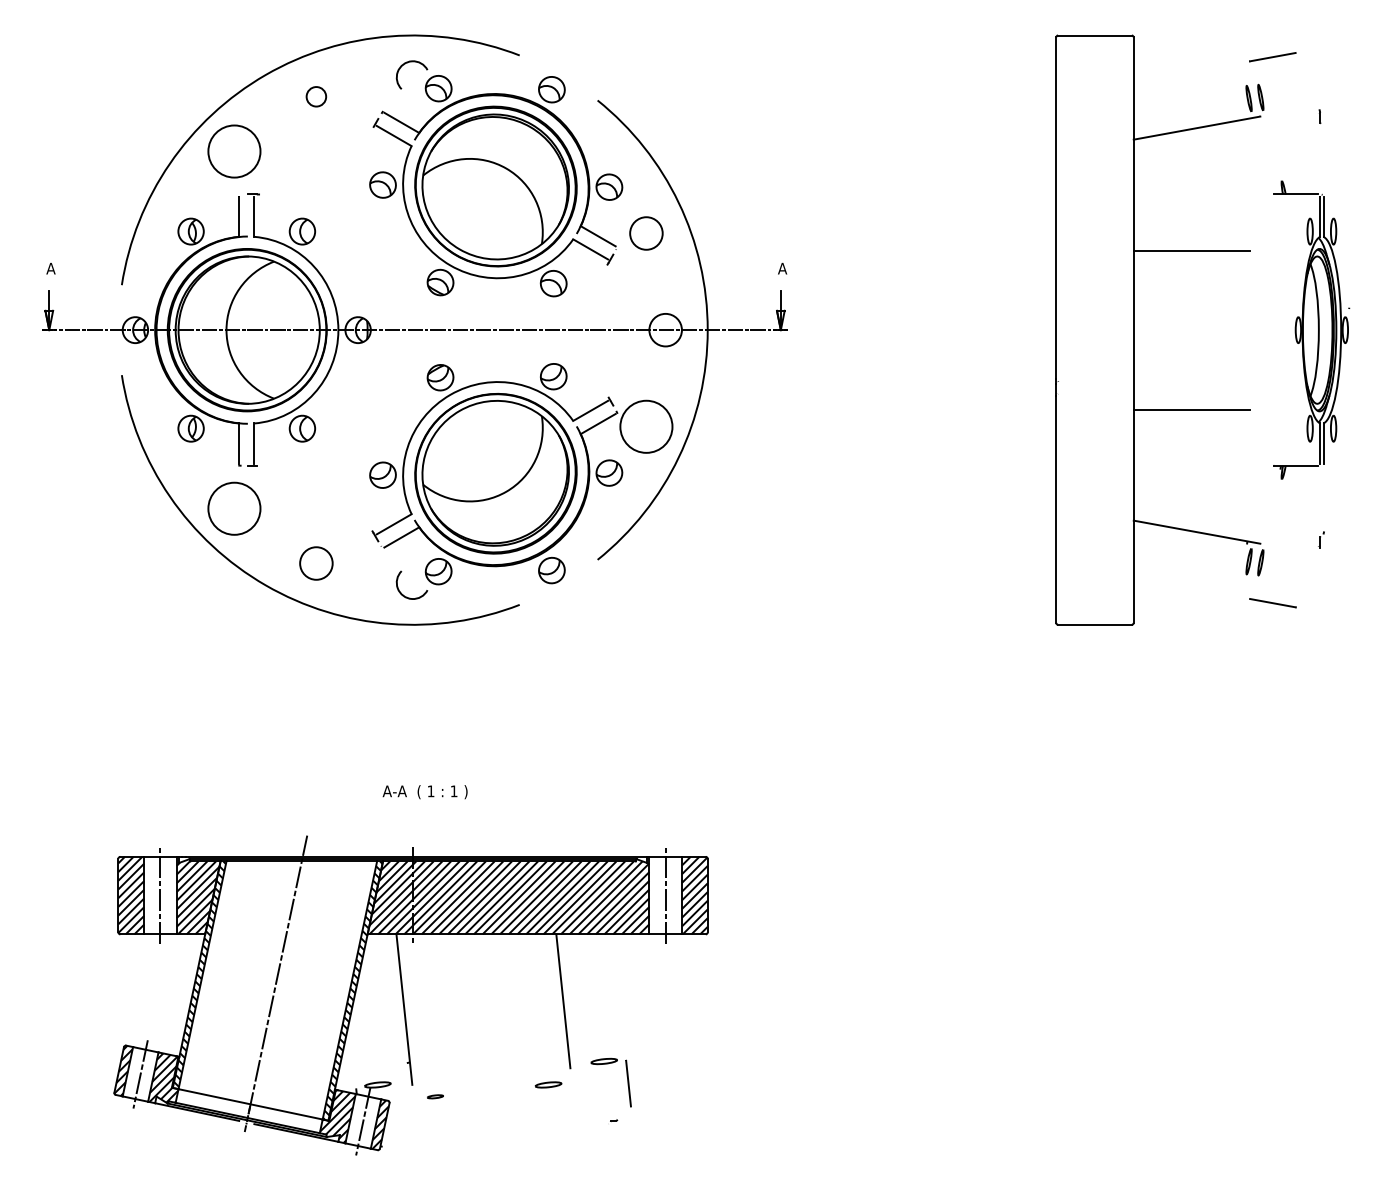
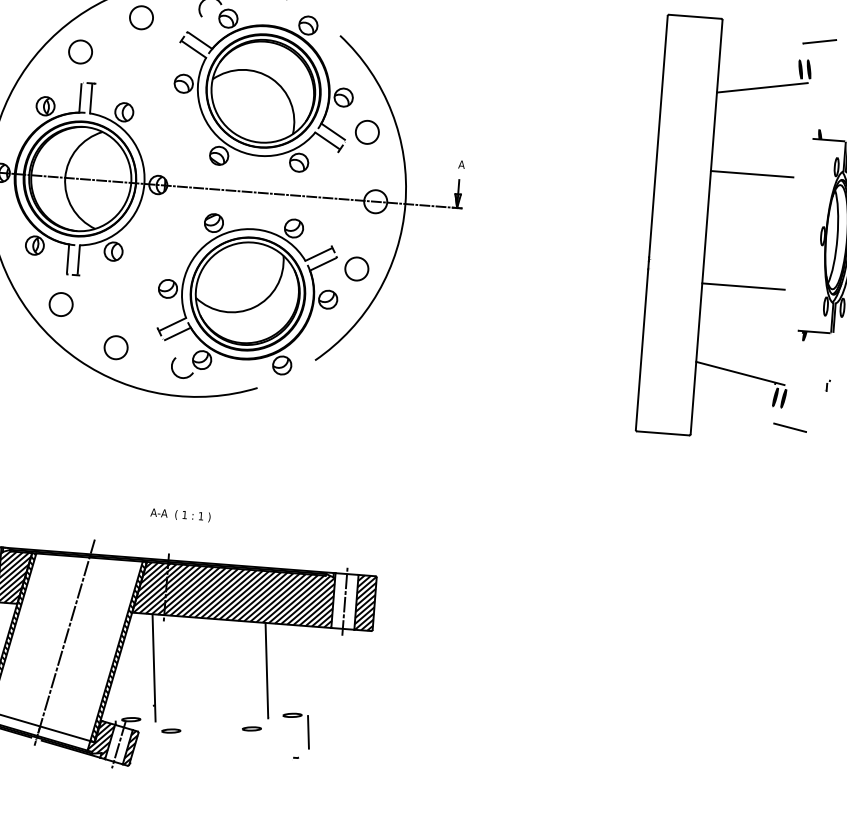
circle: (316, 96) -> (141, 17), size x1.67
circle: (234, 151) -> (80, 52), size x0.62
circle: (646, 426) -> (356, 268), size x0.62
circle: (234, 508) -> (61, 304), size x0.62
part: (435, 1096) -> (171, 730), size x1.67

